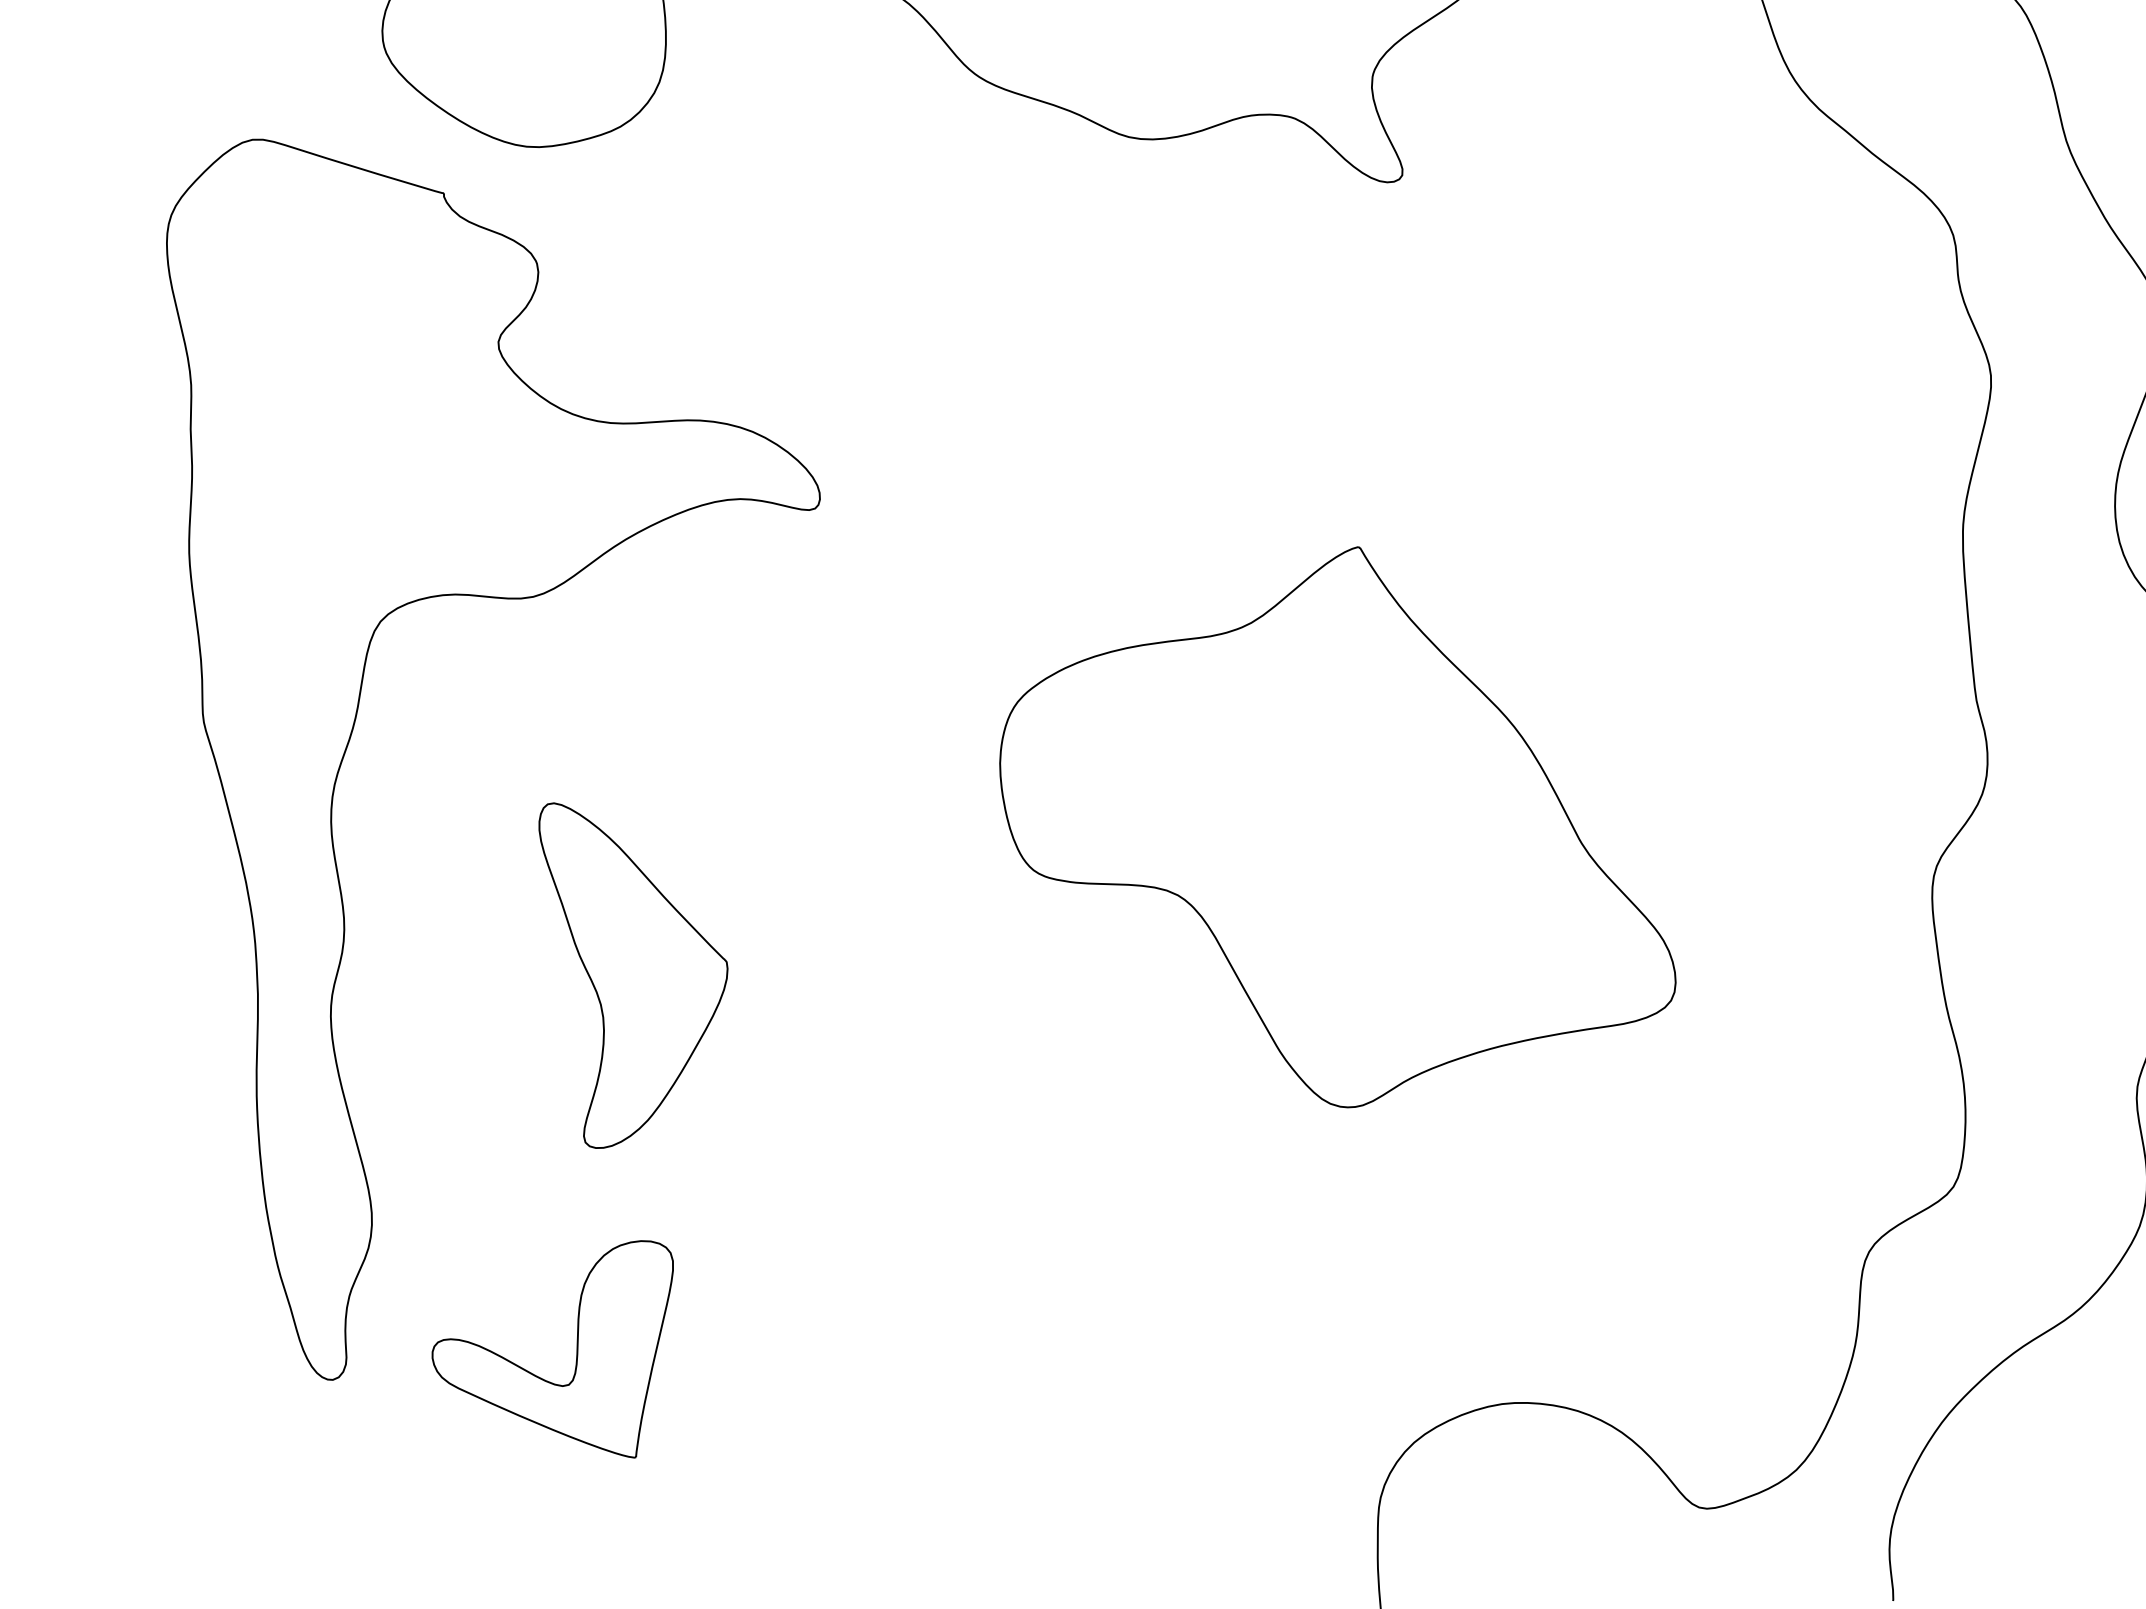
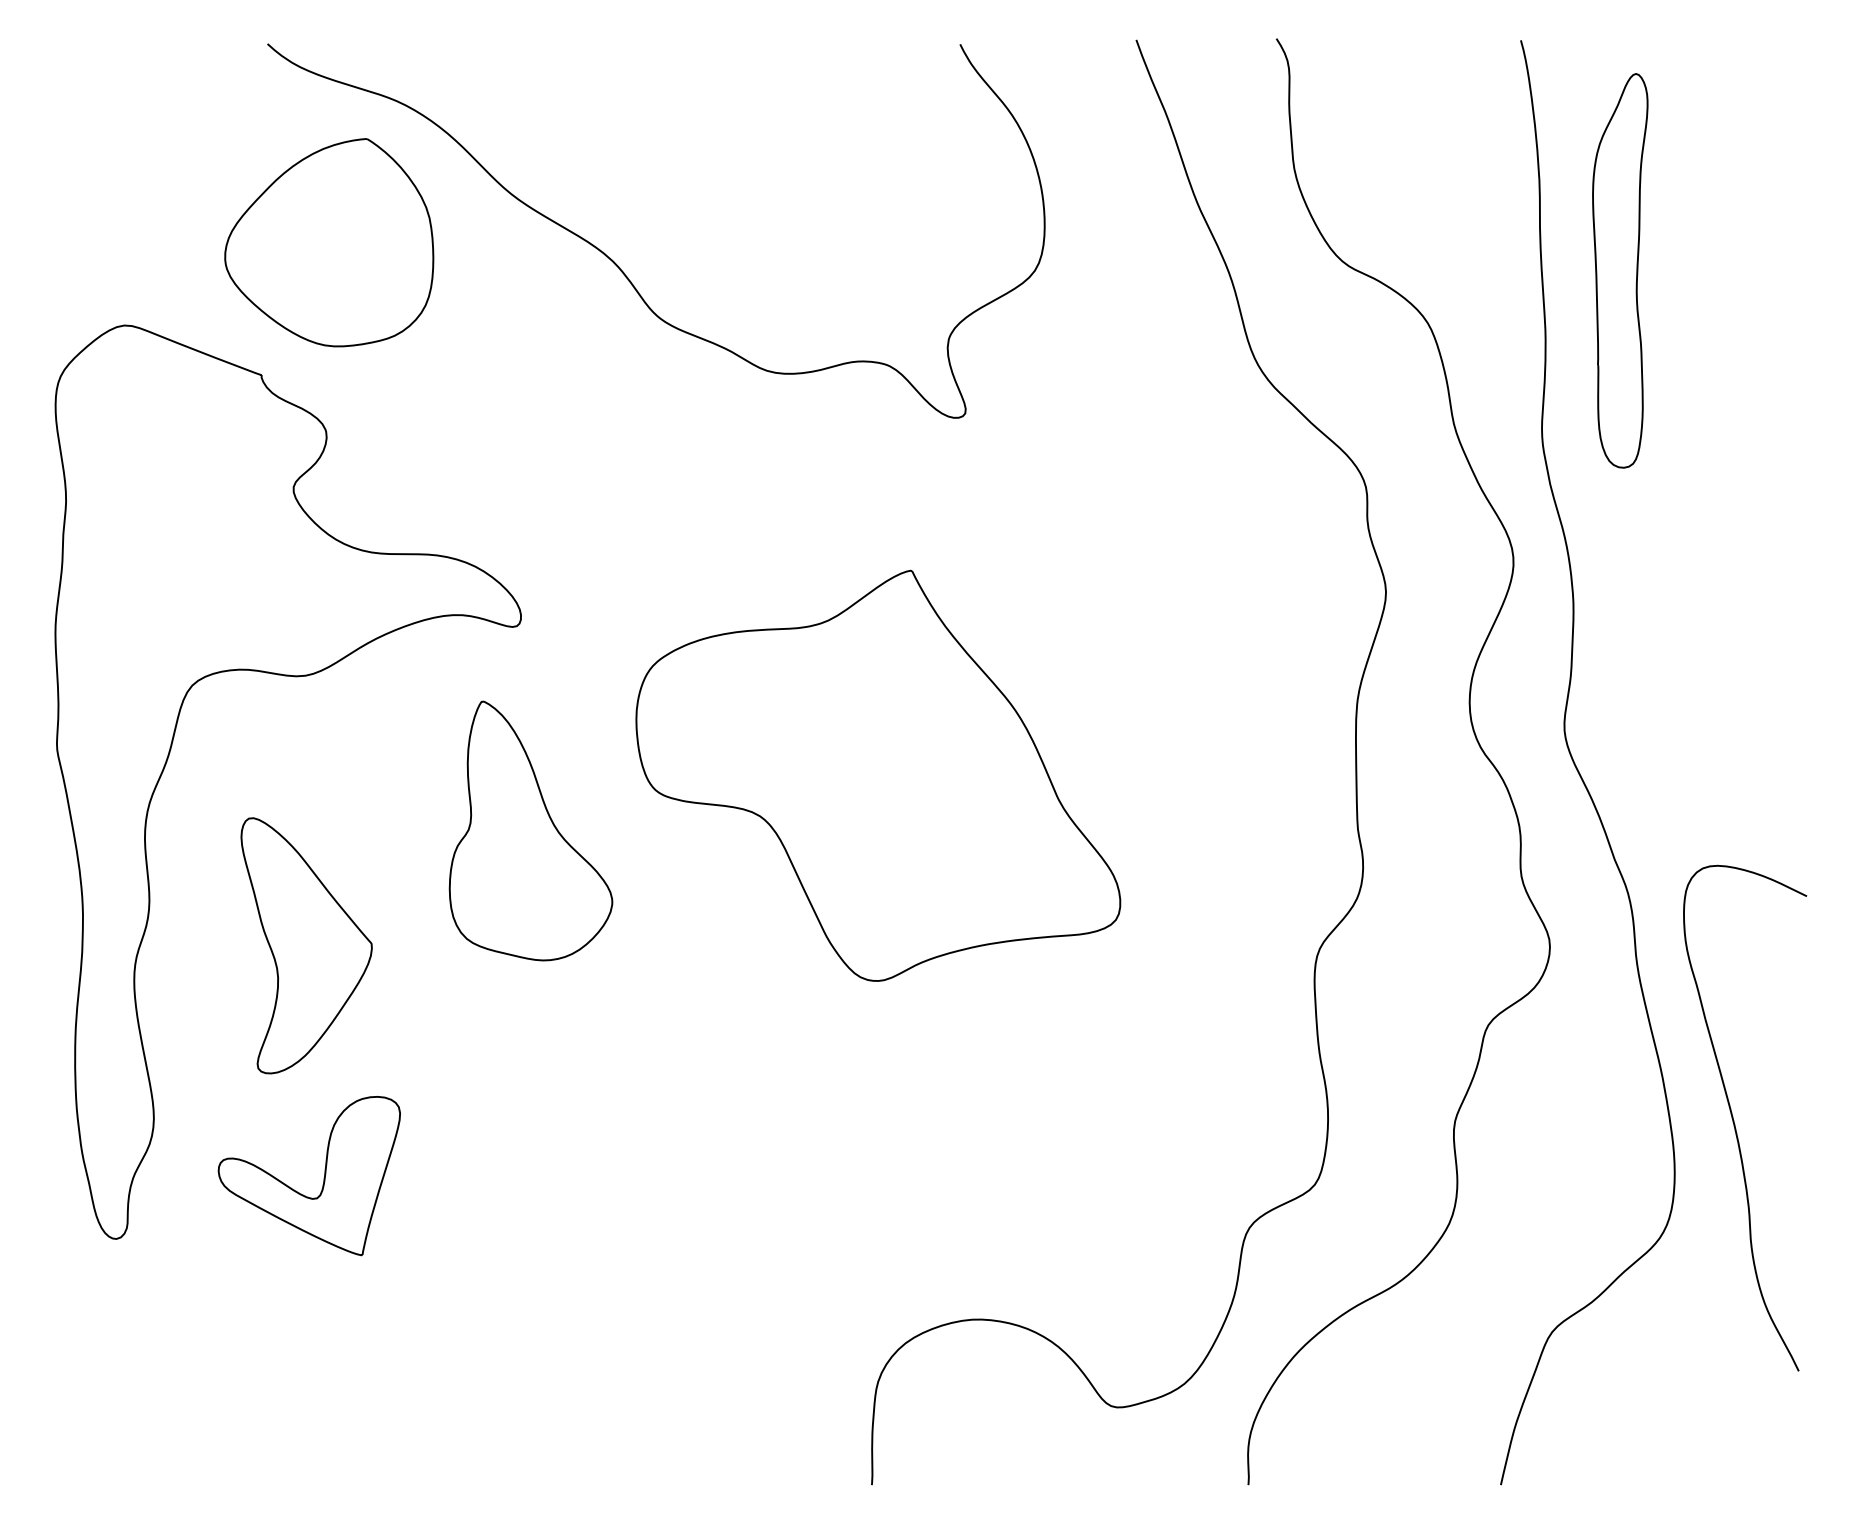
part: (853, 784) -> (530, 830), added
part: (1334, 828) -> (878, 775), moved
part: (638, 970) -> (306, 945), moved
part: (575, 1357) -> (323, 1178), moved

